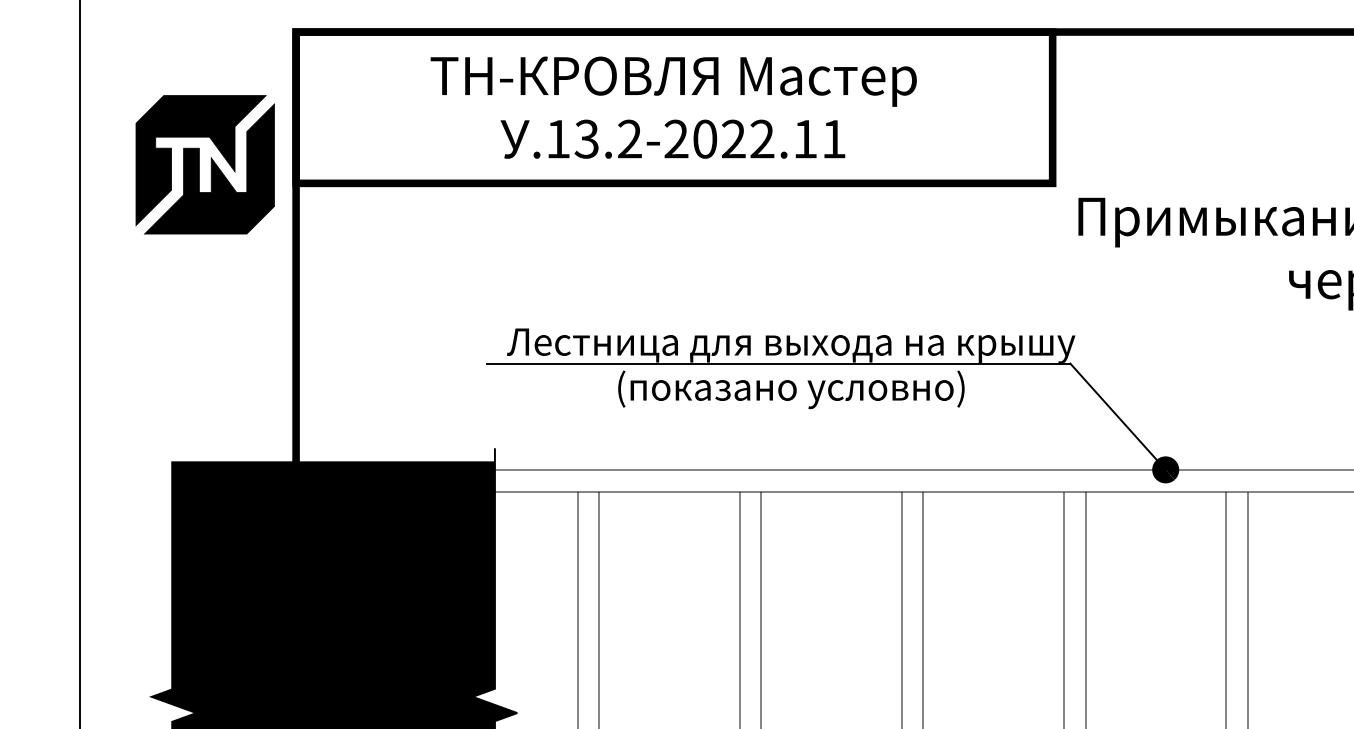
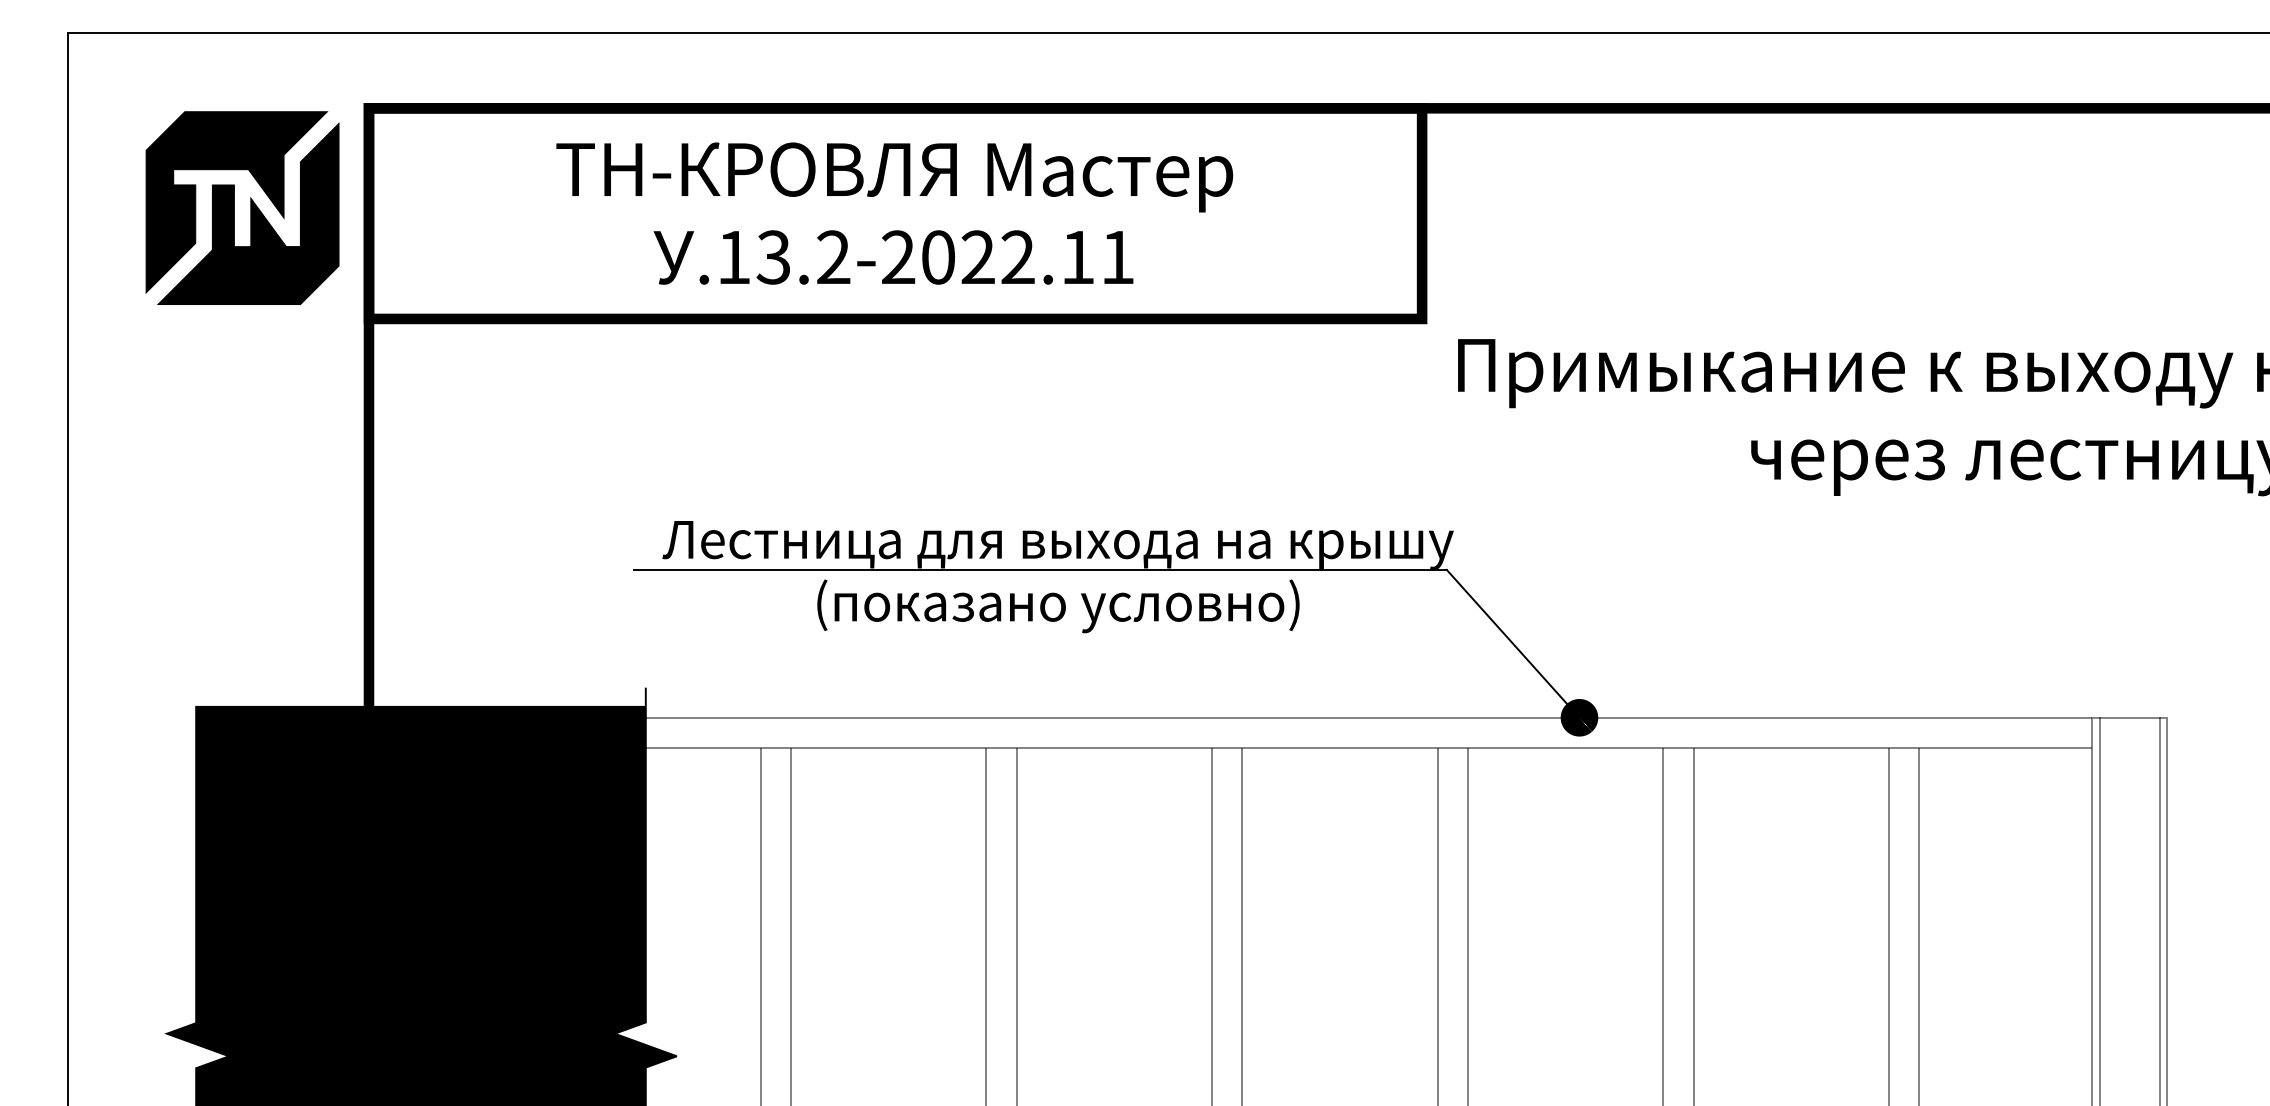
part: (199, 164) -> (234, 207), moved

